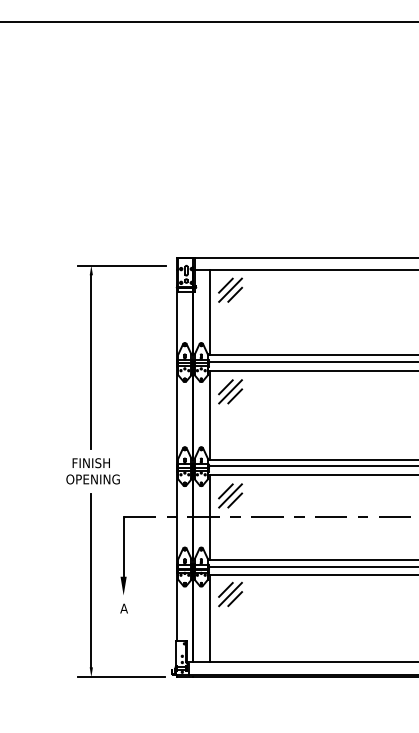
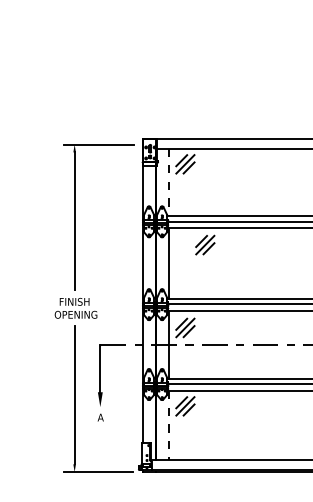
line: (209, 312) -> (168, 182), solid -> dashed
part: (230, 391) -> (205, 244), moved
line: (209, 619) -> (168, 426), solid -> dashed

